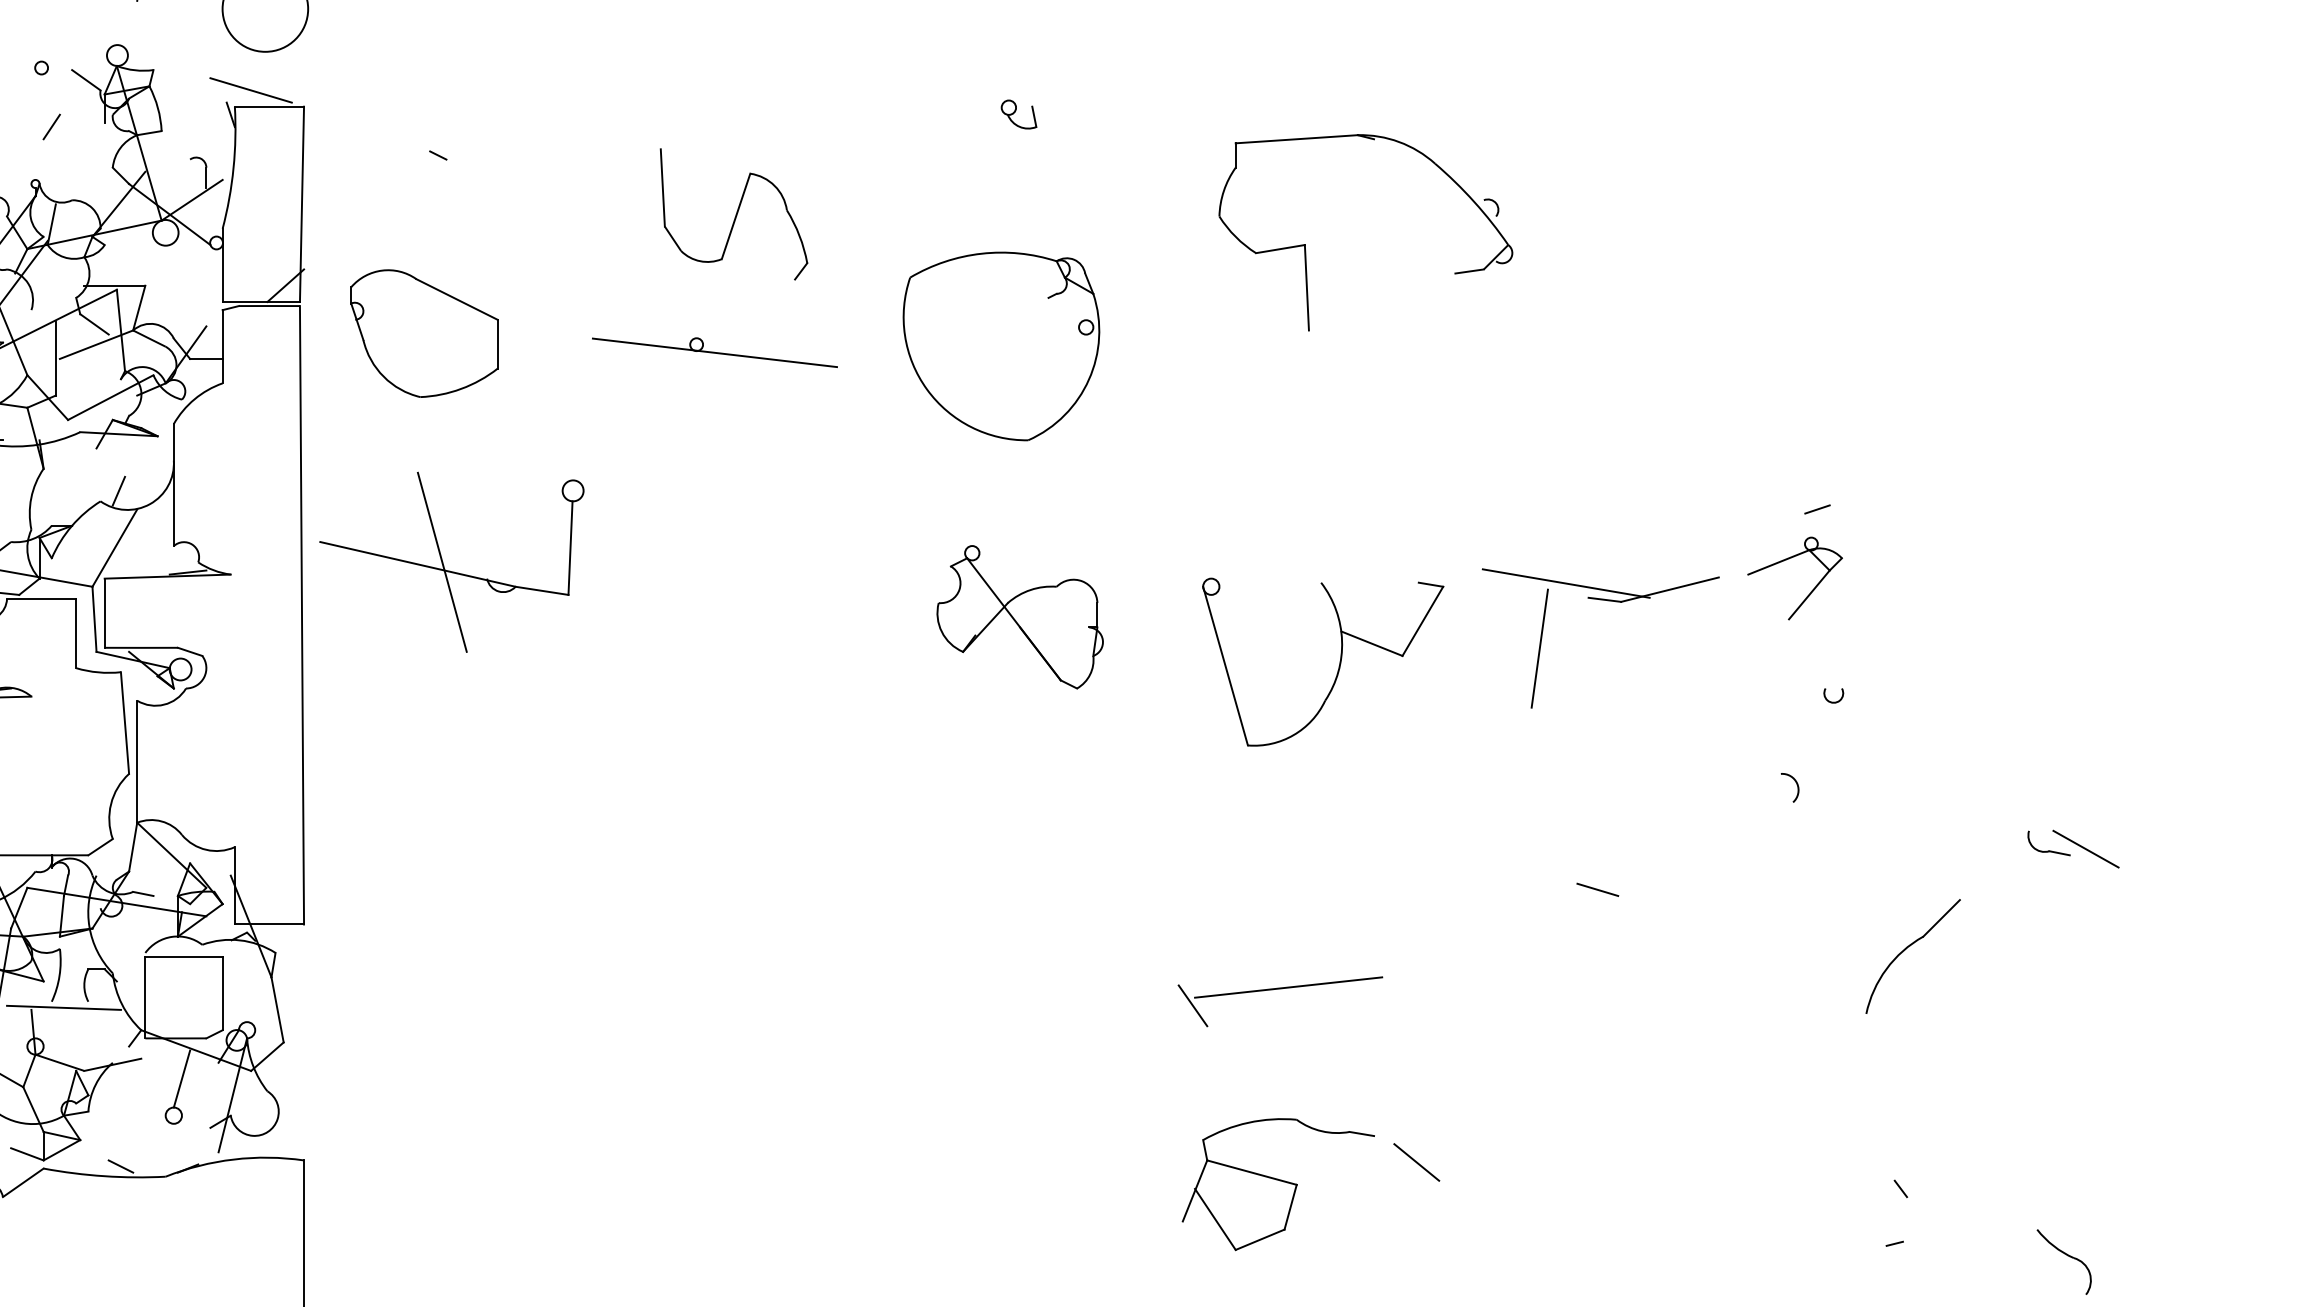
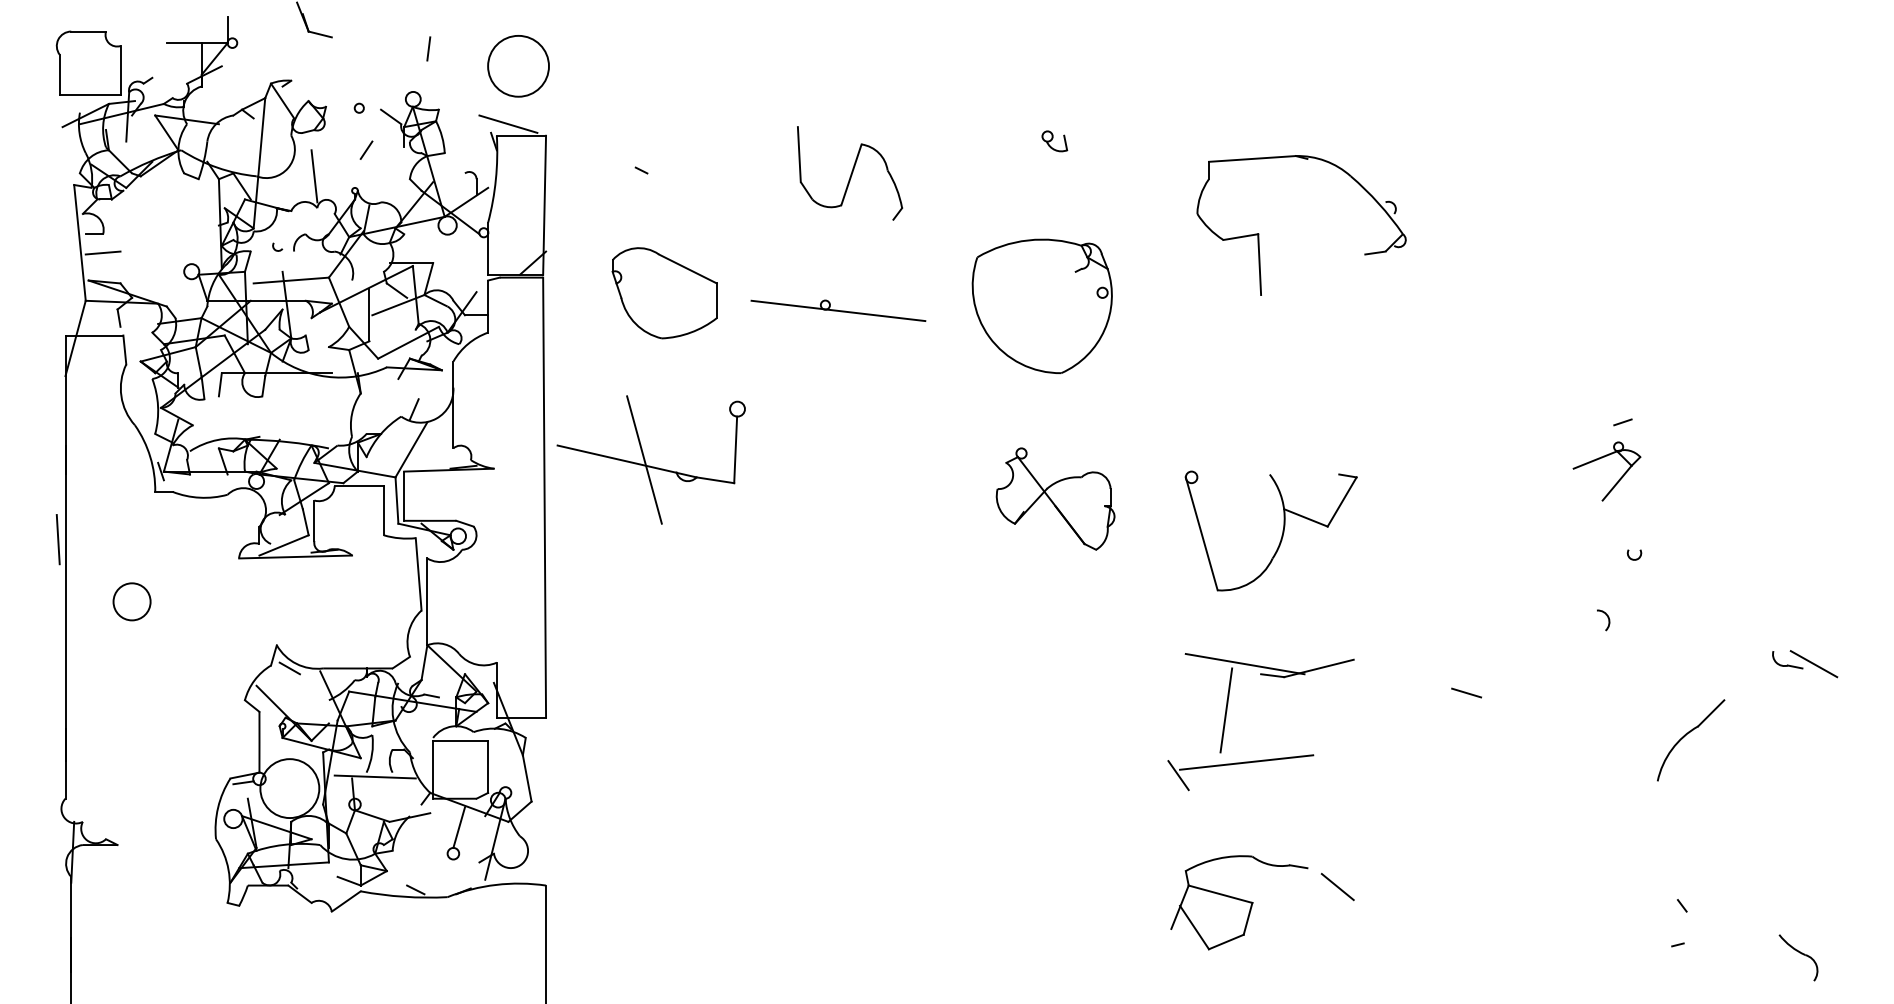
part: (734, 214) -> (850, 173), moved
part: (424, 333) -> (664, 293), moved
part: (1610, 602) -> (1276, 677), moved

